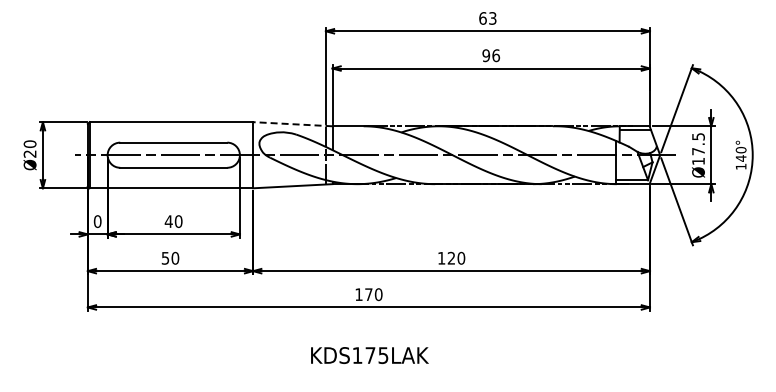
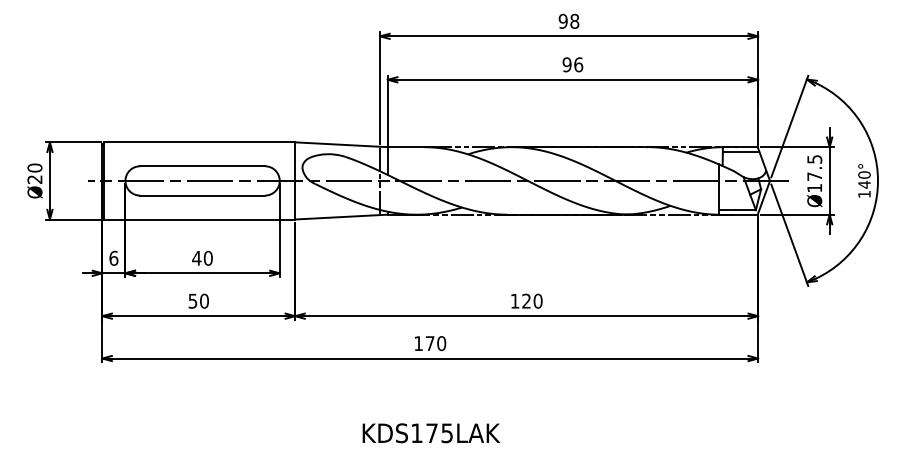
text: (487, 18) -> (568, 21), 63 -> 98
line: (292, 124) -> (341, 145), dashed -> solid
text: (97, 221) -> (113, 258), 0 -> 6
text: (369, 355) -> (430, 433), moved

